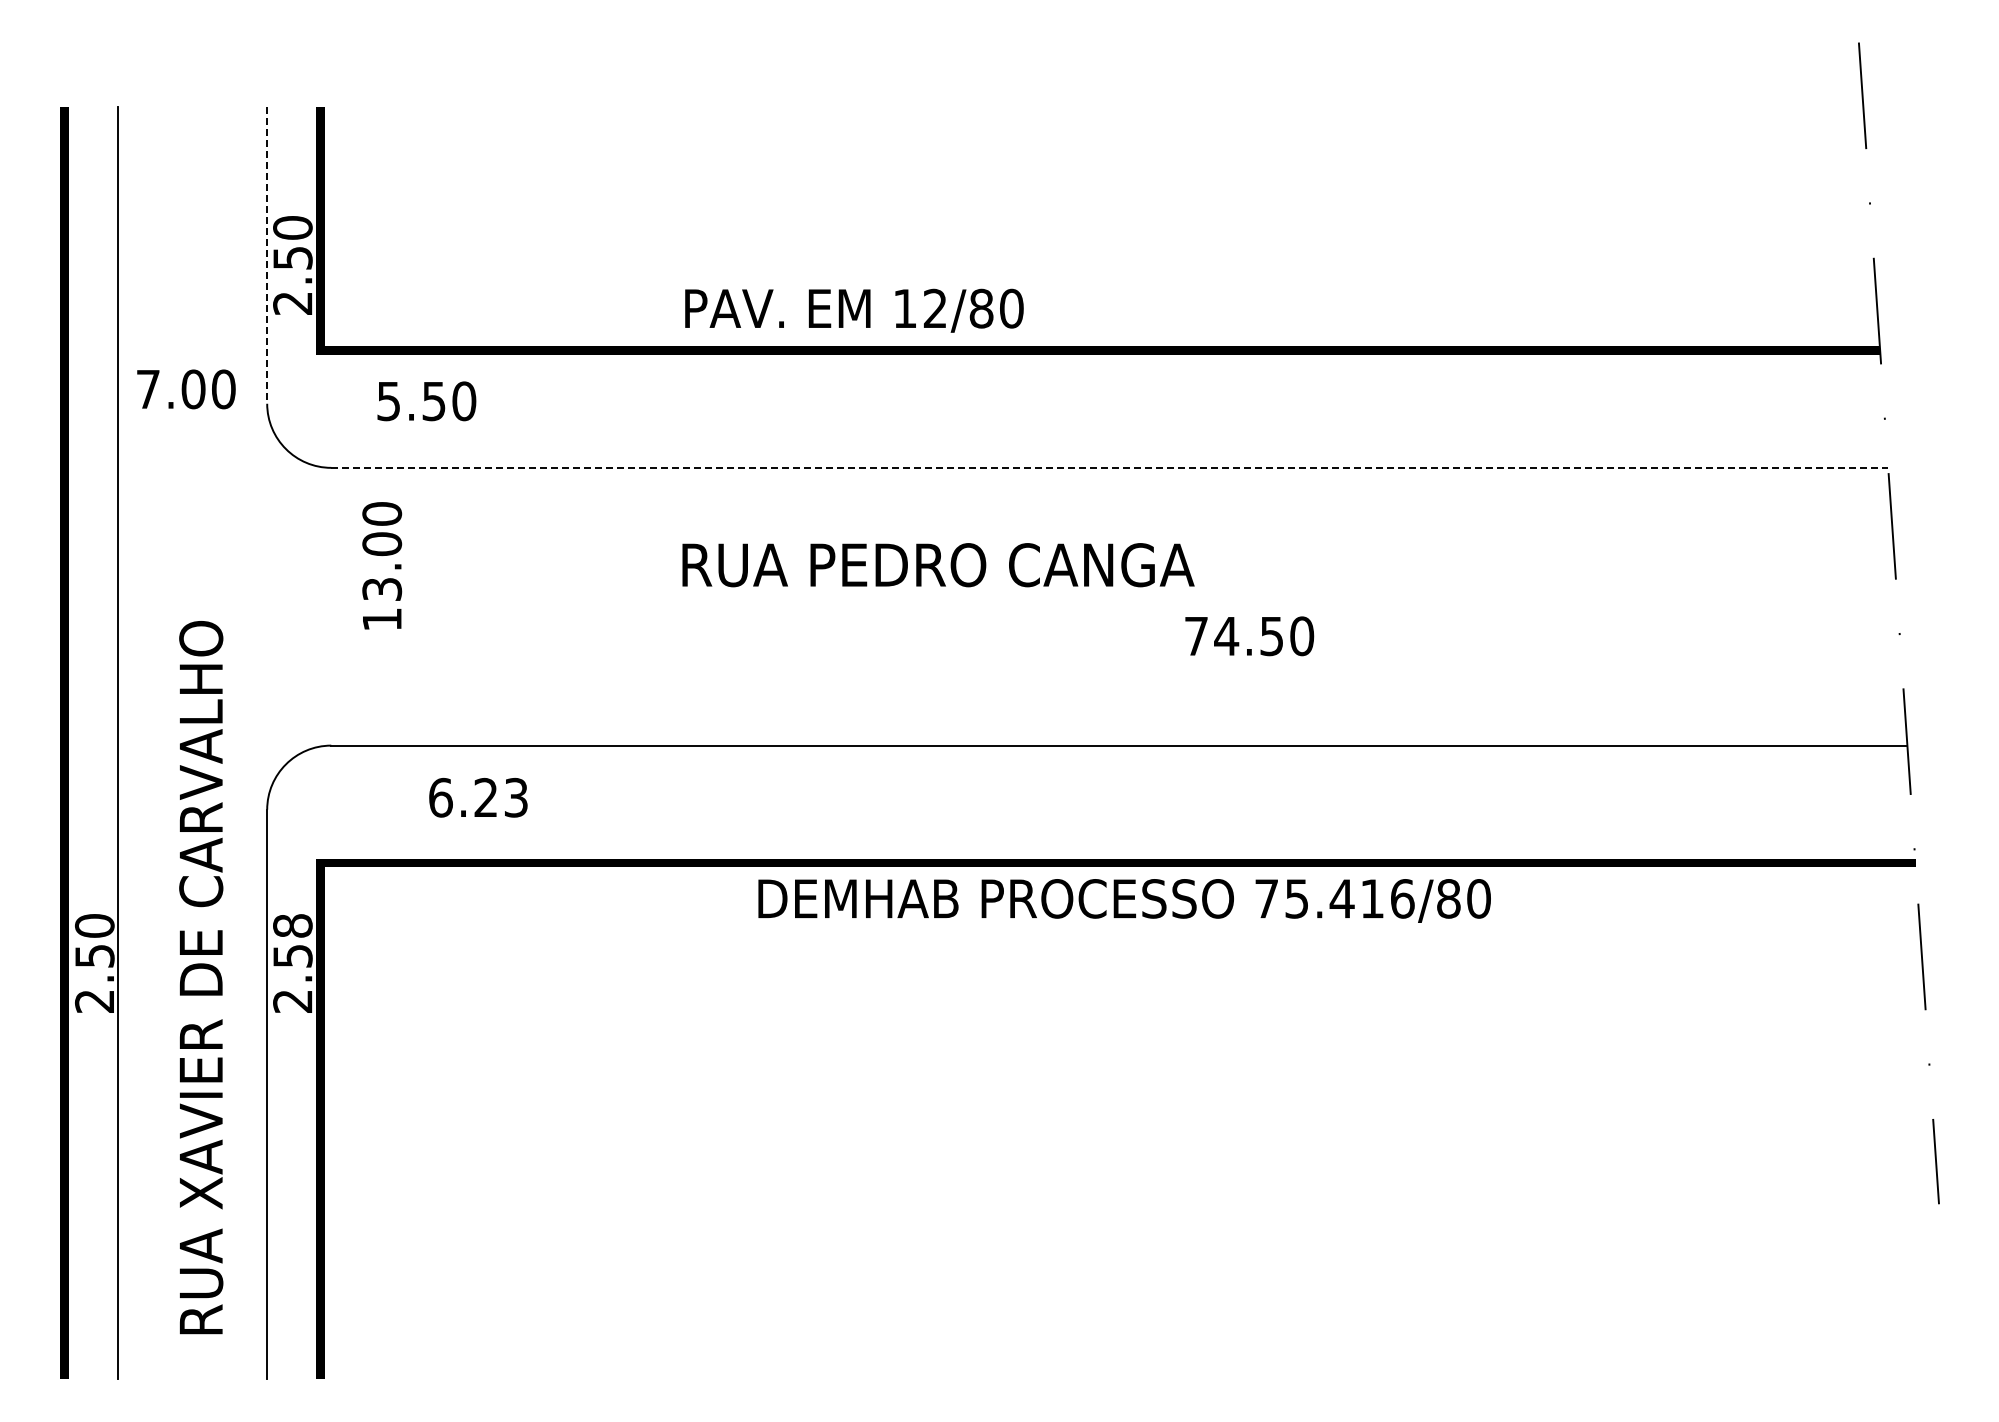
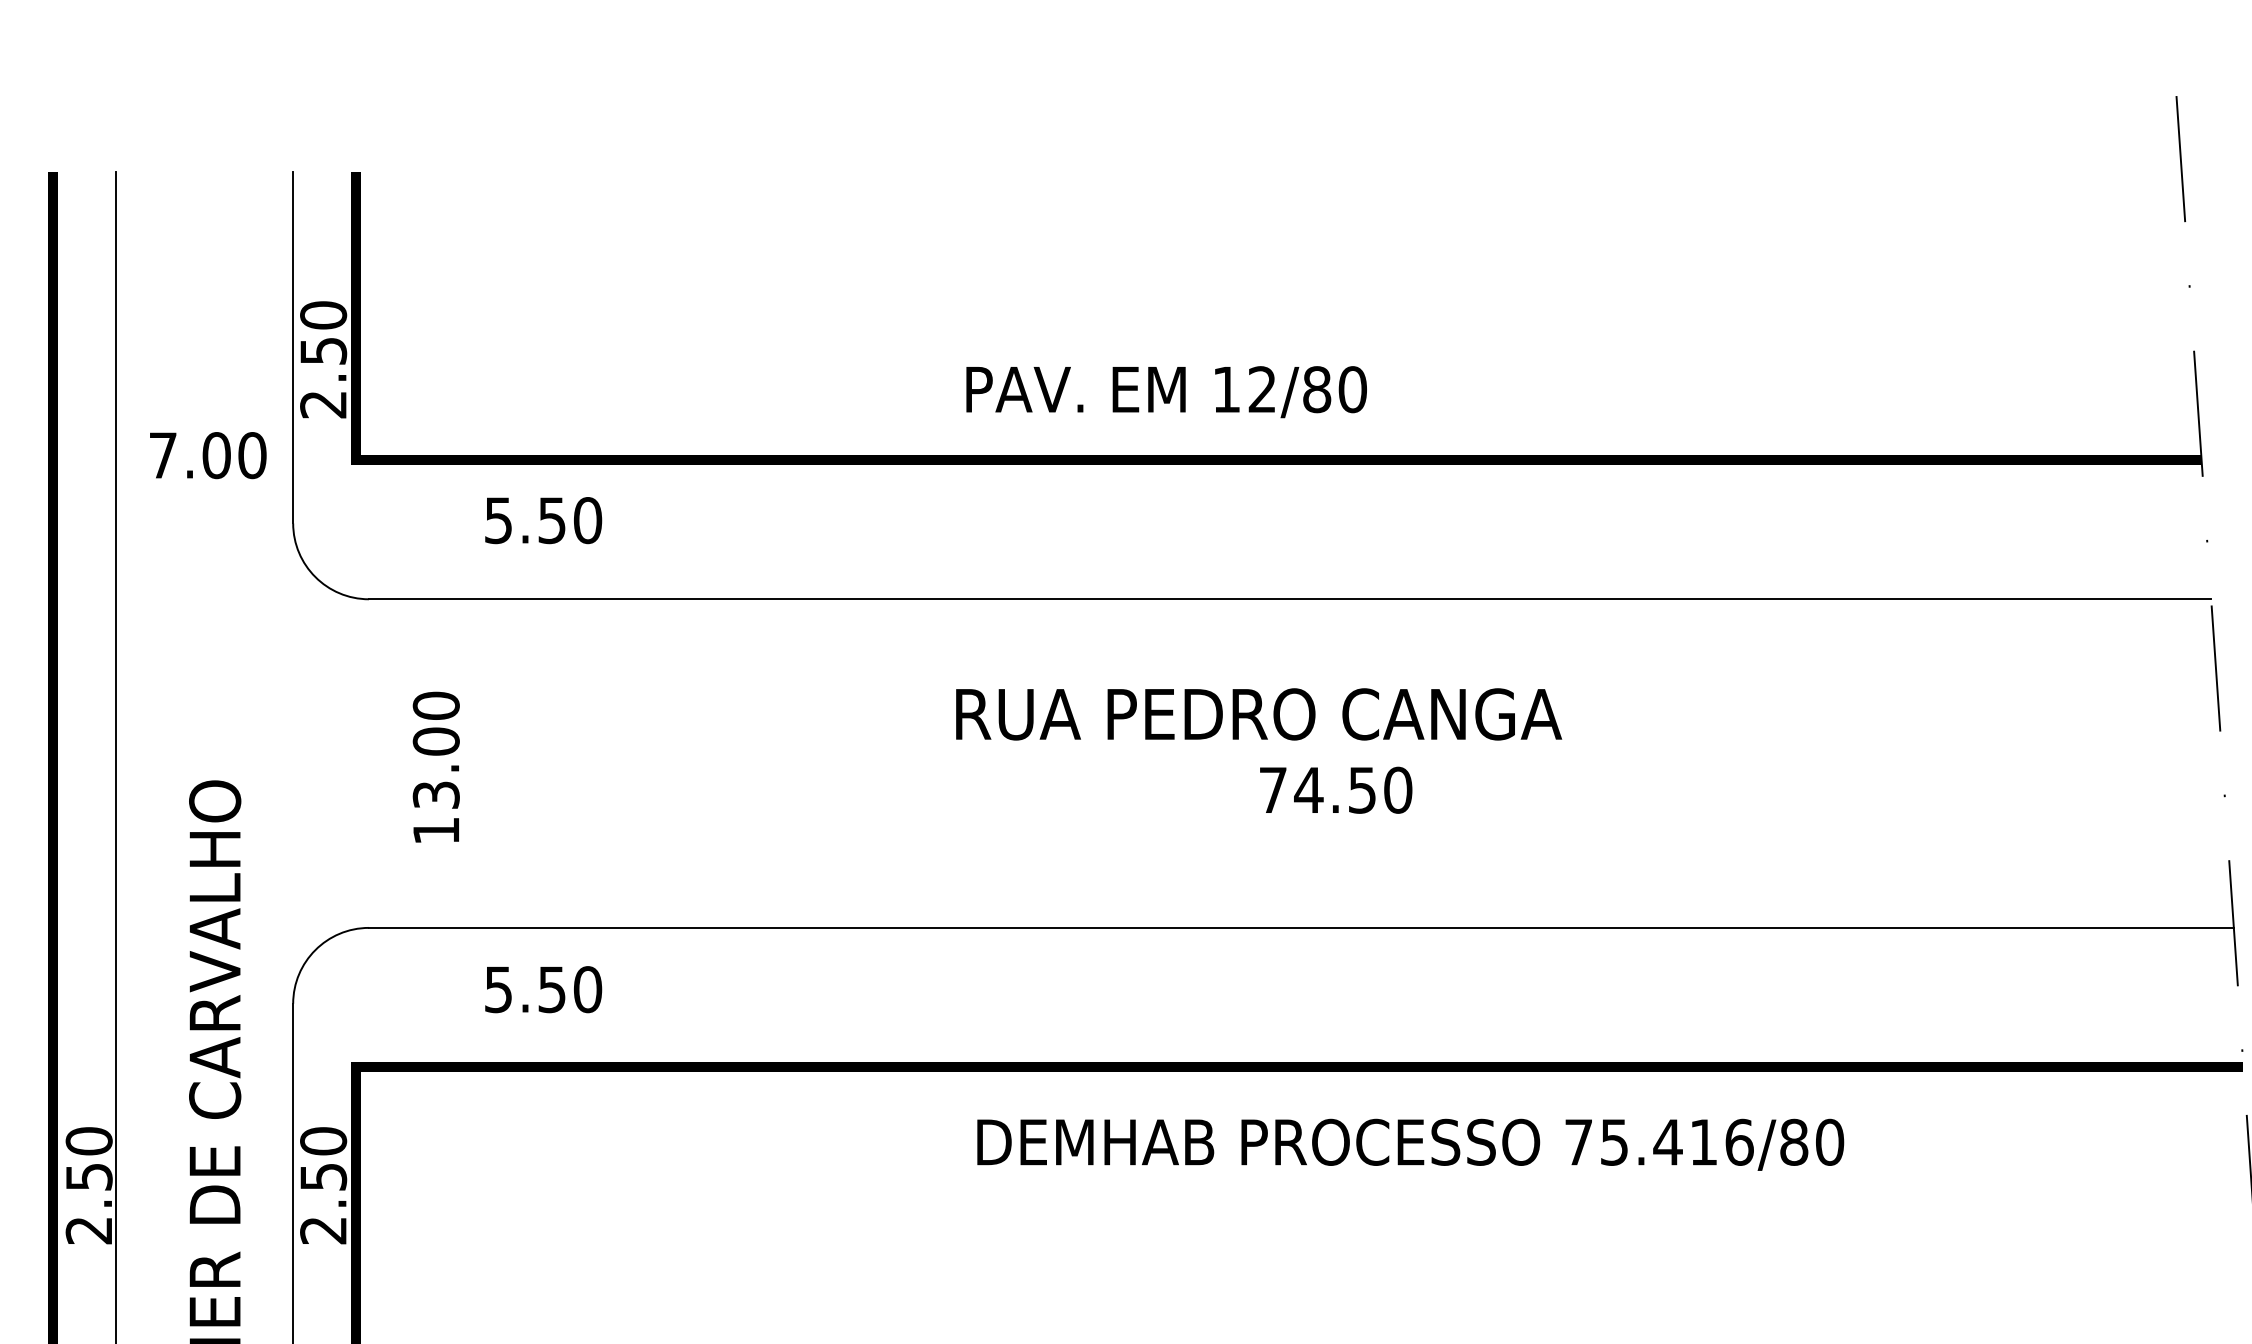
line: (267, 255) -> (293, 348), dashed -> solid
text: (854, 310) -> (1166, 391), moved
text: (186, 389) -> (208, 455), moved
text: (426, 401) -> (543, 520), moved
line: (1110, 467) -> (1290, 598), dashed -> solid
text: (382, 565) -> (436, 766), moved
text: (938, 565) -> (1259, 714), moved
text: (1249, 636) -> (1335, 790), moved
text: (478, 797) -> (543, 989), 6.23 -> 5.50
text: (1124, 900) -> (1410, 1144), moved
text: (292, 925) -> (323, 1140), 2.58 -> 2.50

